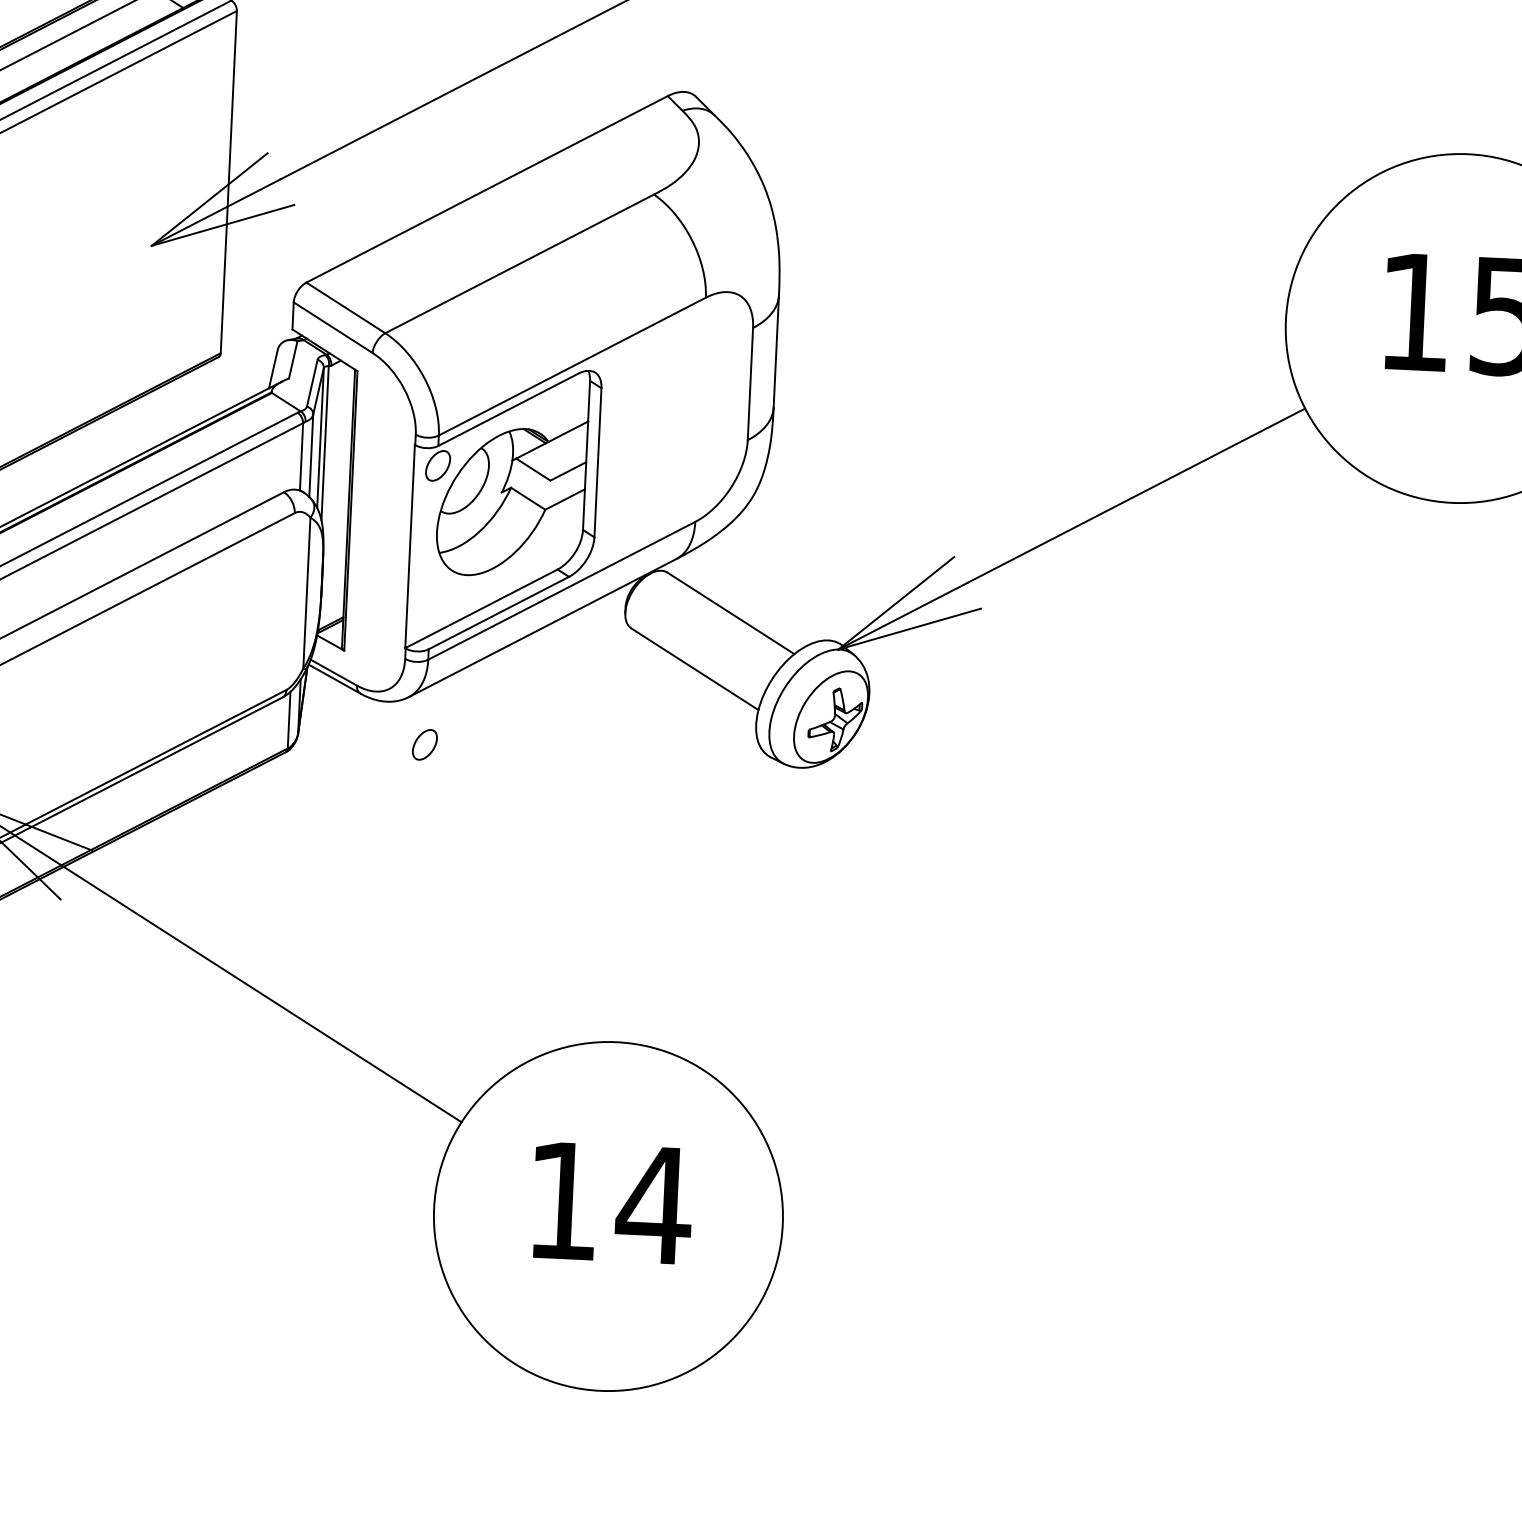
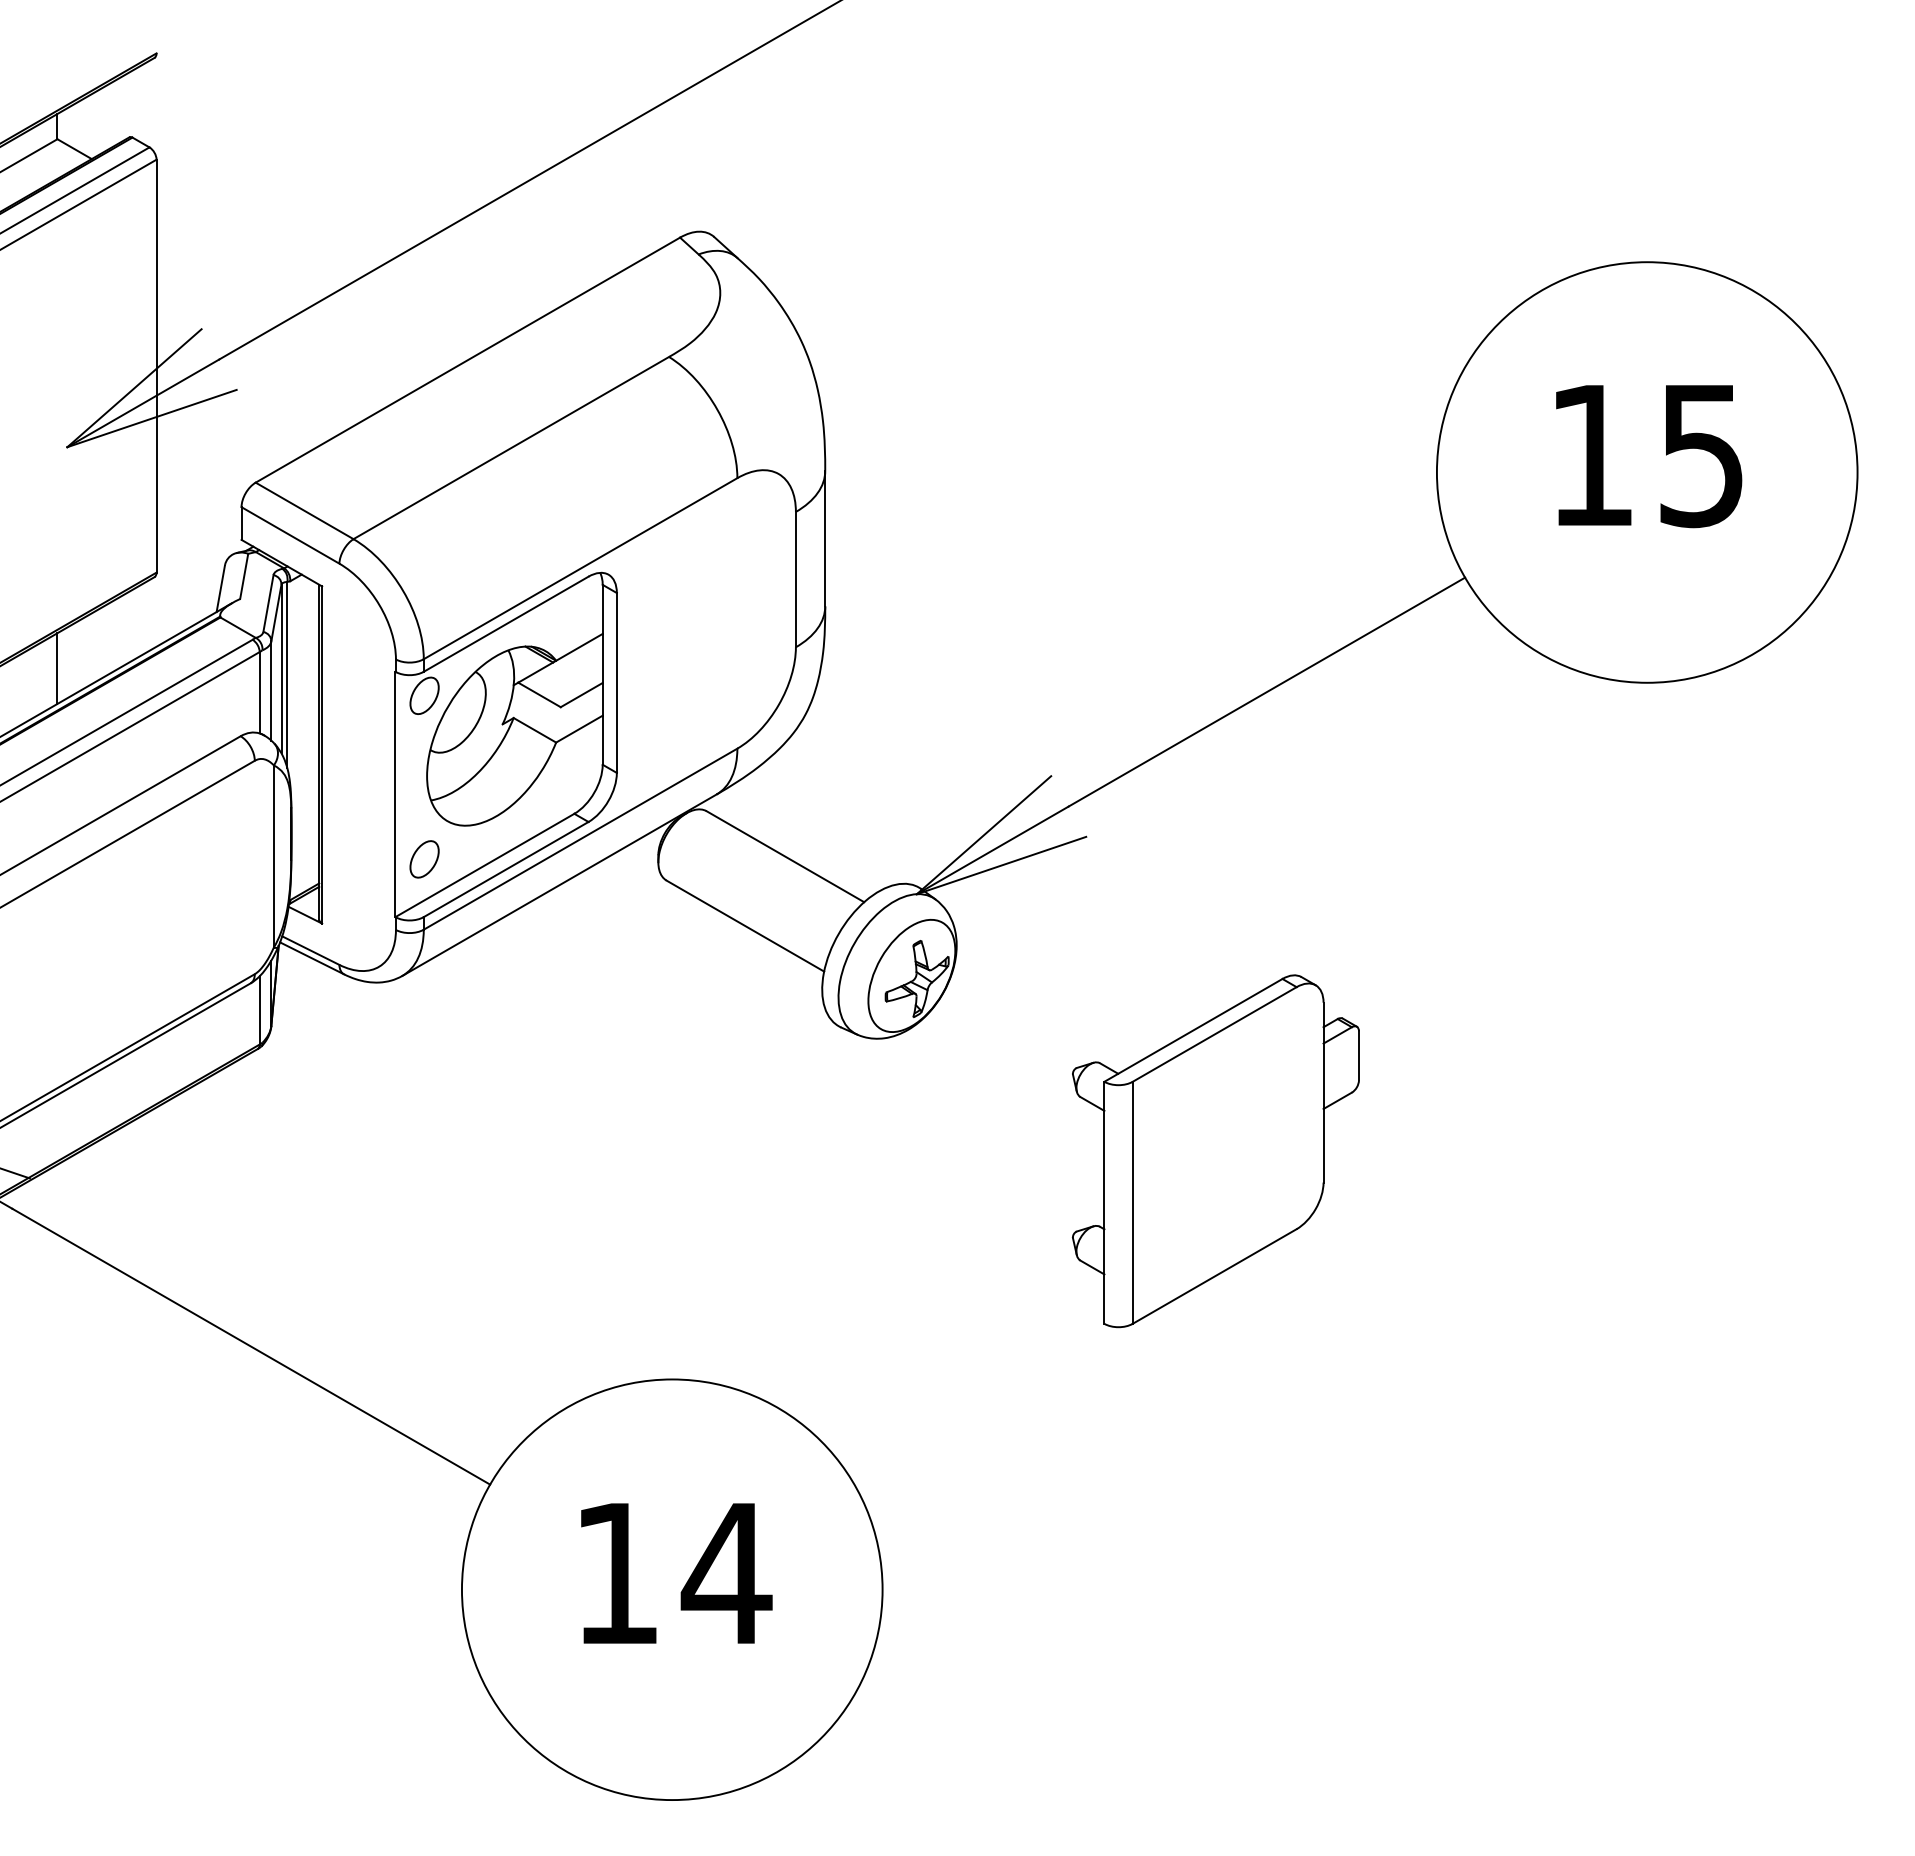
line: (134, 428) -> (57, 668), added
part: (424, 744) -> (424, 859), moved
part: (1075, 874) -> (1215, 1151), added

